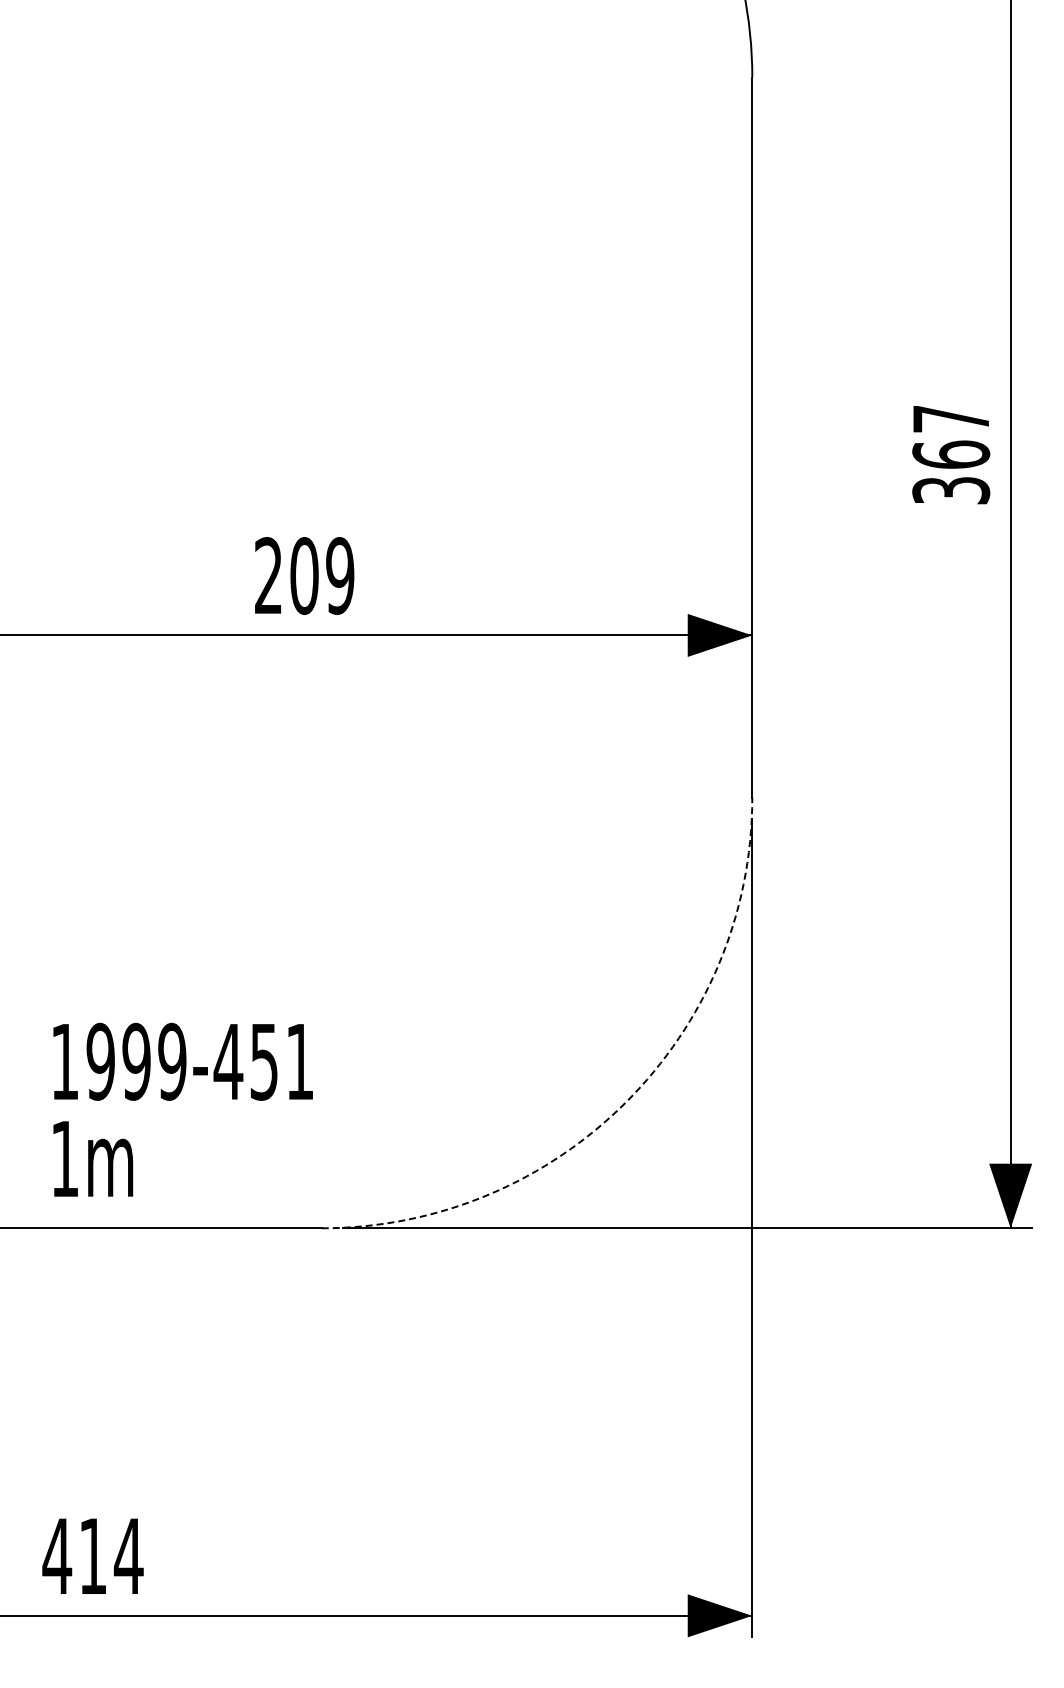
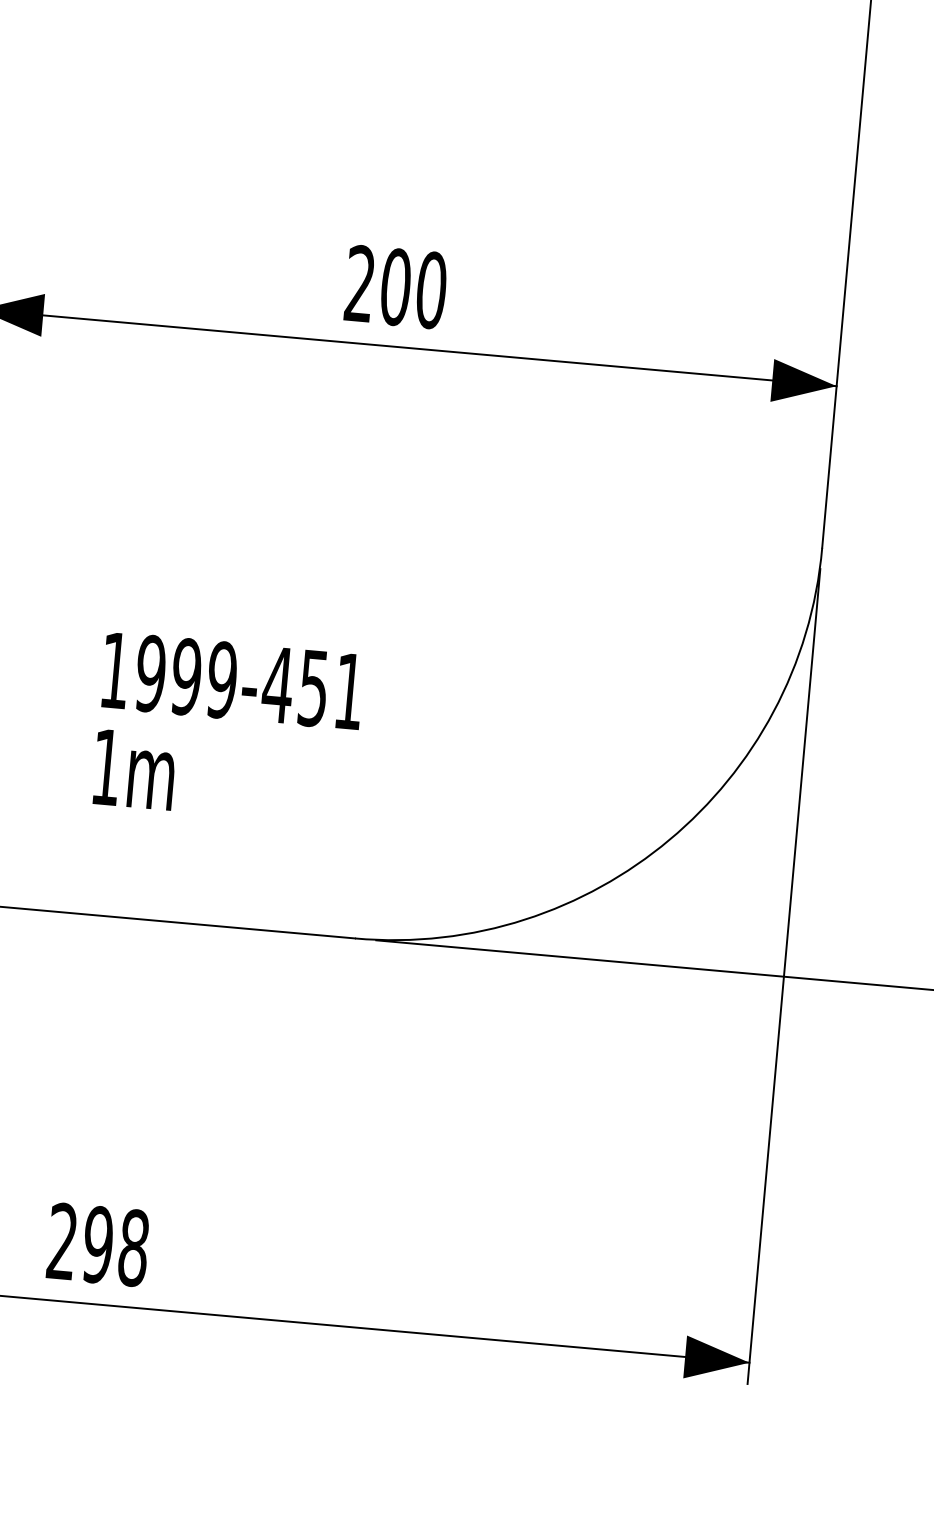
text: (340, 575) -> (431, 289), 209 -> 200
arc: (626, 1102) -> (669, 840), dashed -> solid
text: (182, 1109) -> (227, 728), moved
text: (92, 1556) -> (97, 1244), 414 -> 298

